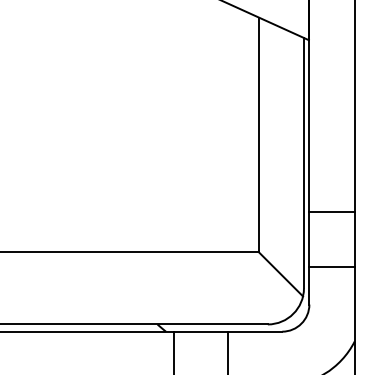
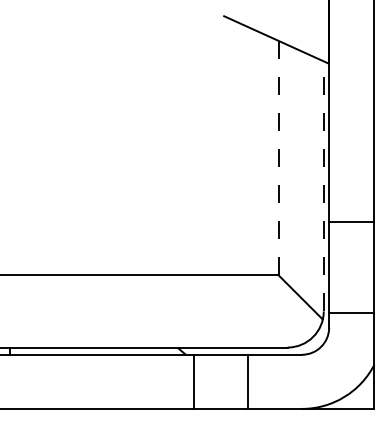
line: (258, 134) -> (278, 157), solid -> dashed
line: (303, 162) -> (323, 185), solid -> dashed
line: (331, 212) -> (351, 221), moved
line: (331, 266) -> (351, 312), moved

